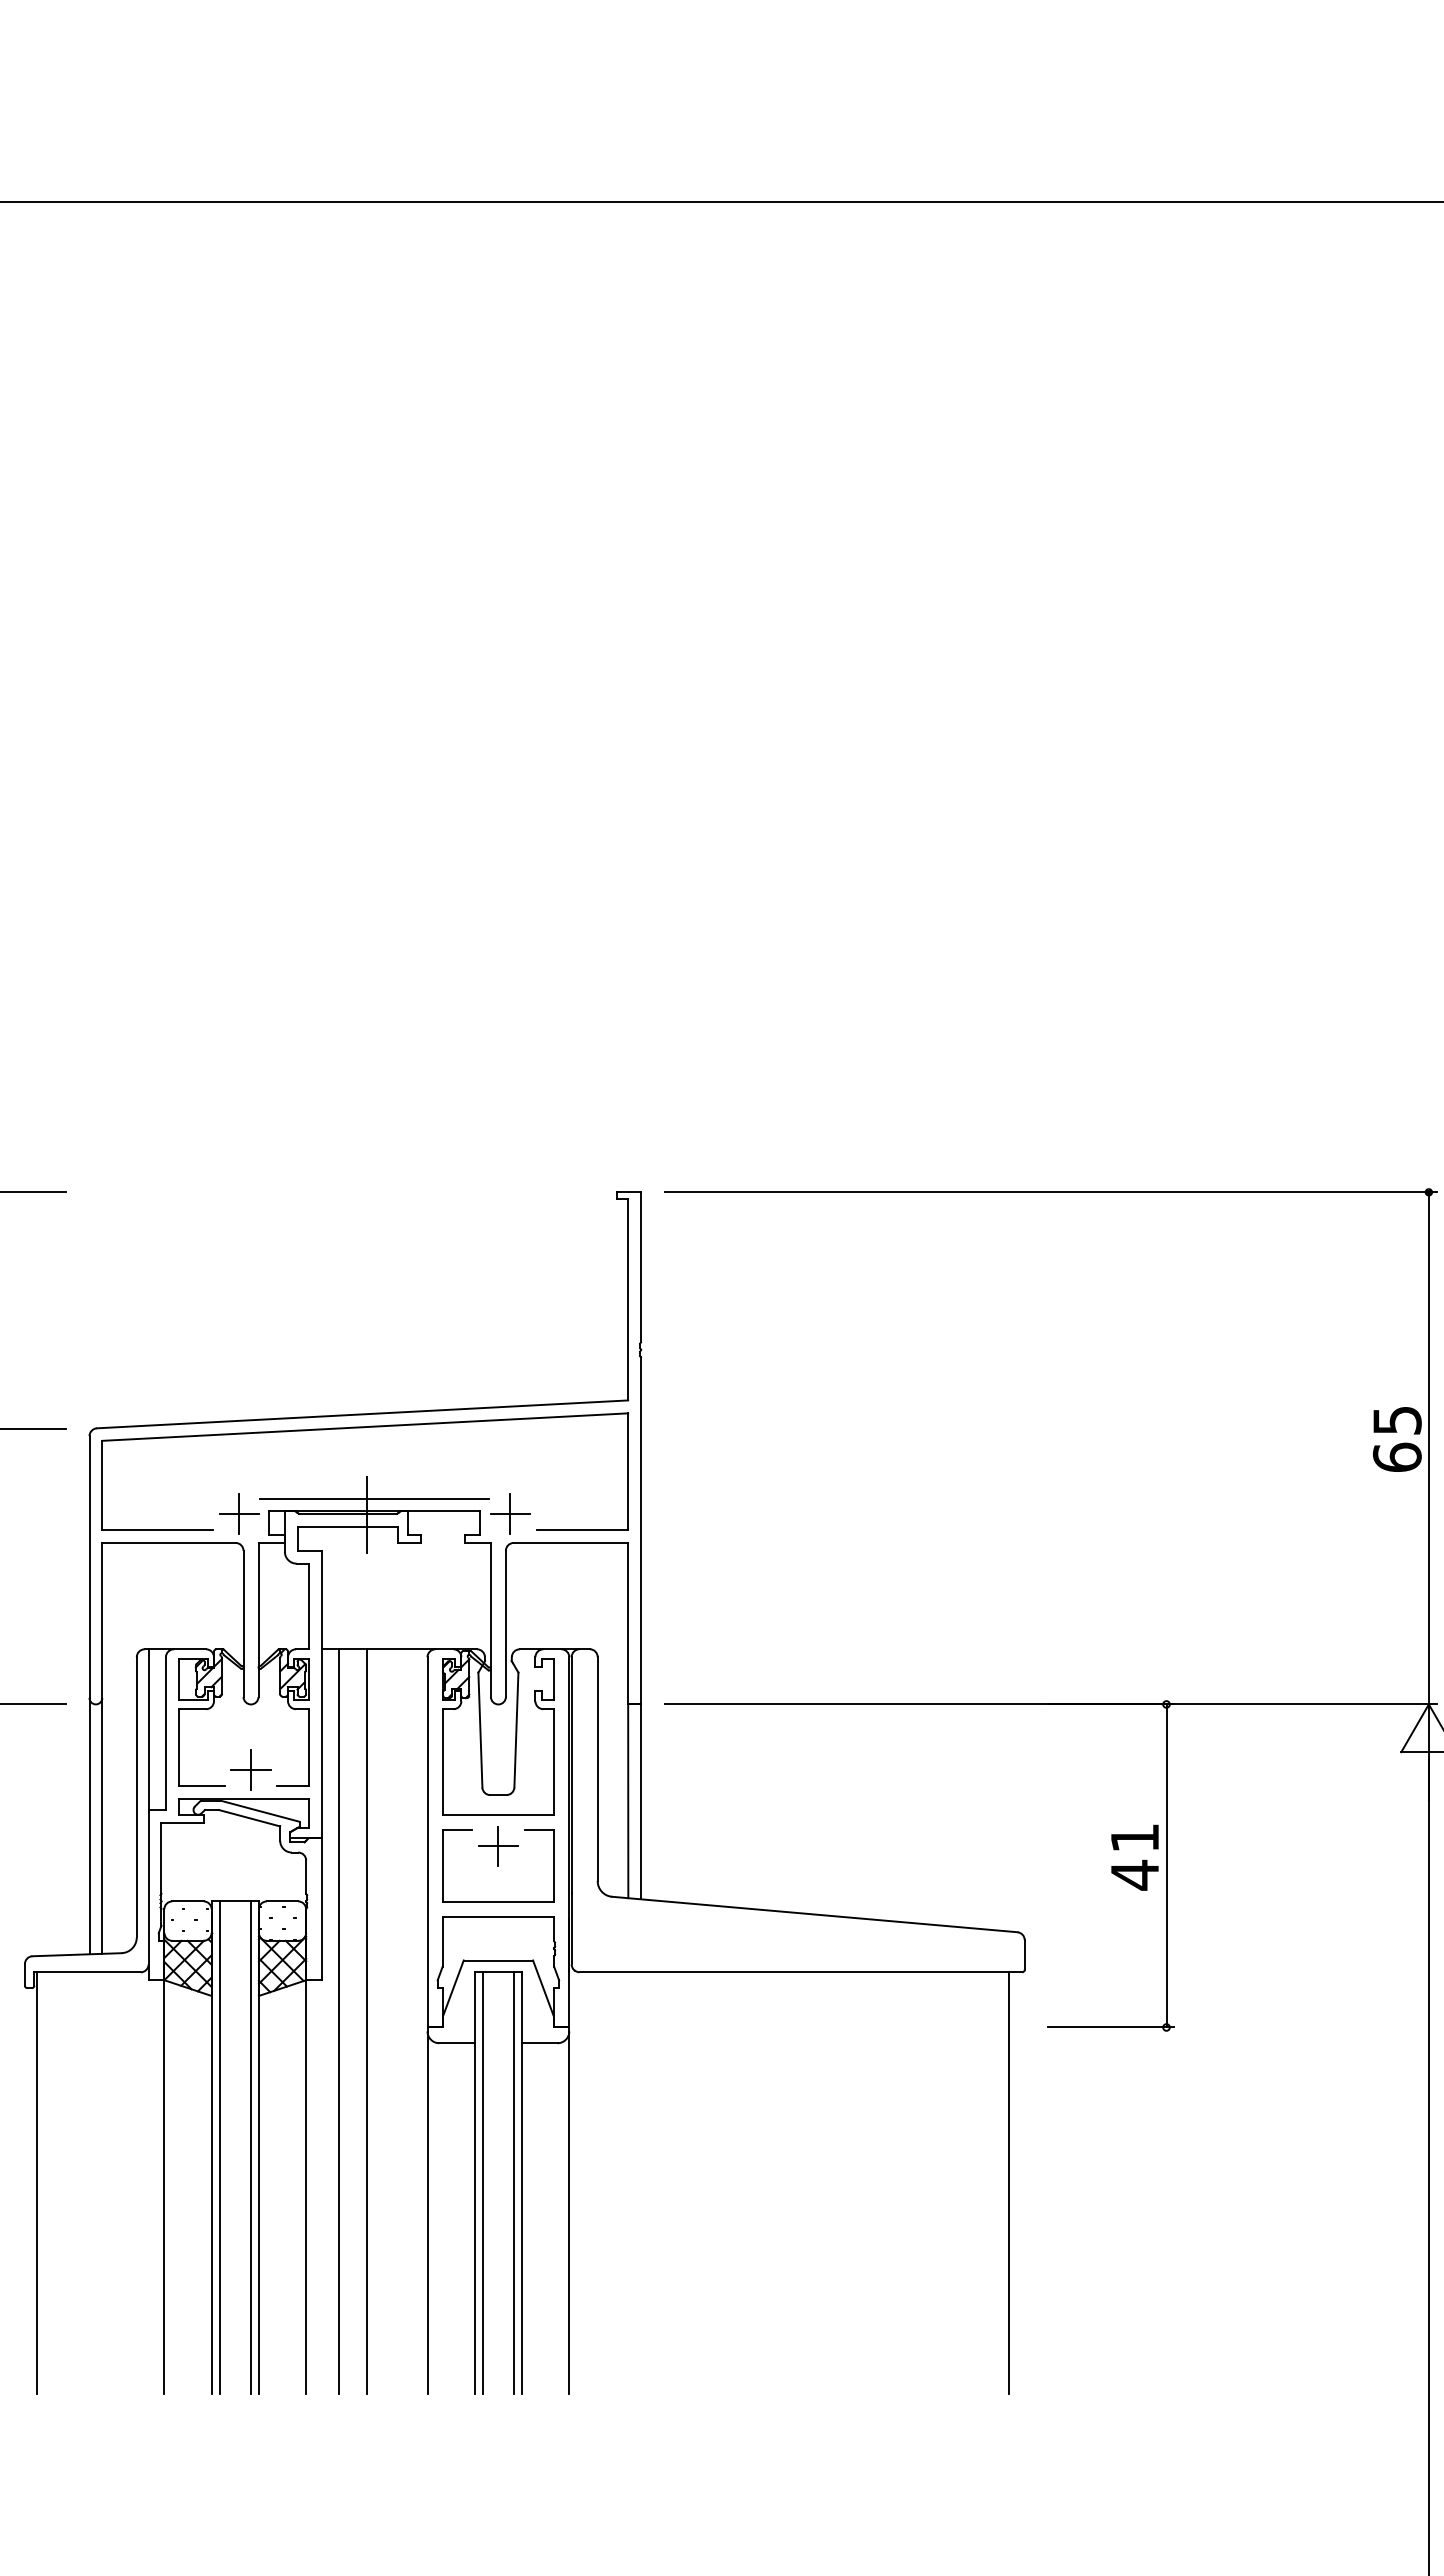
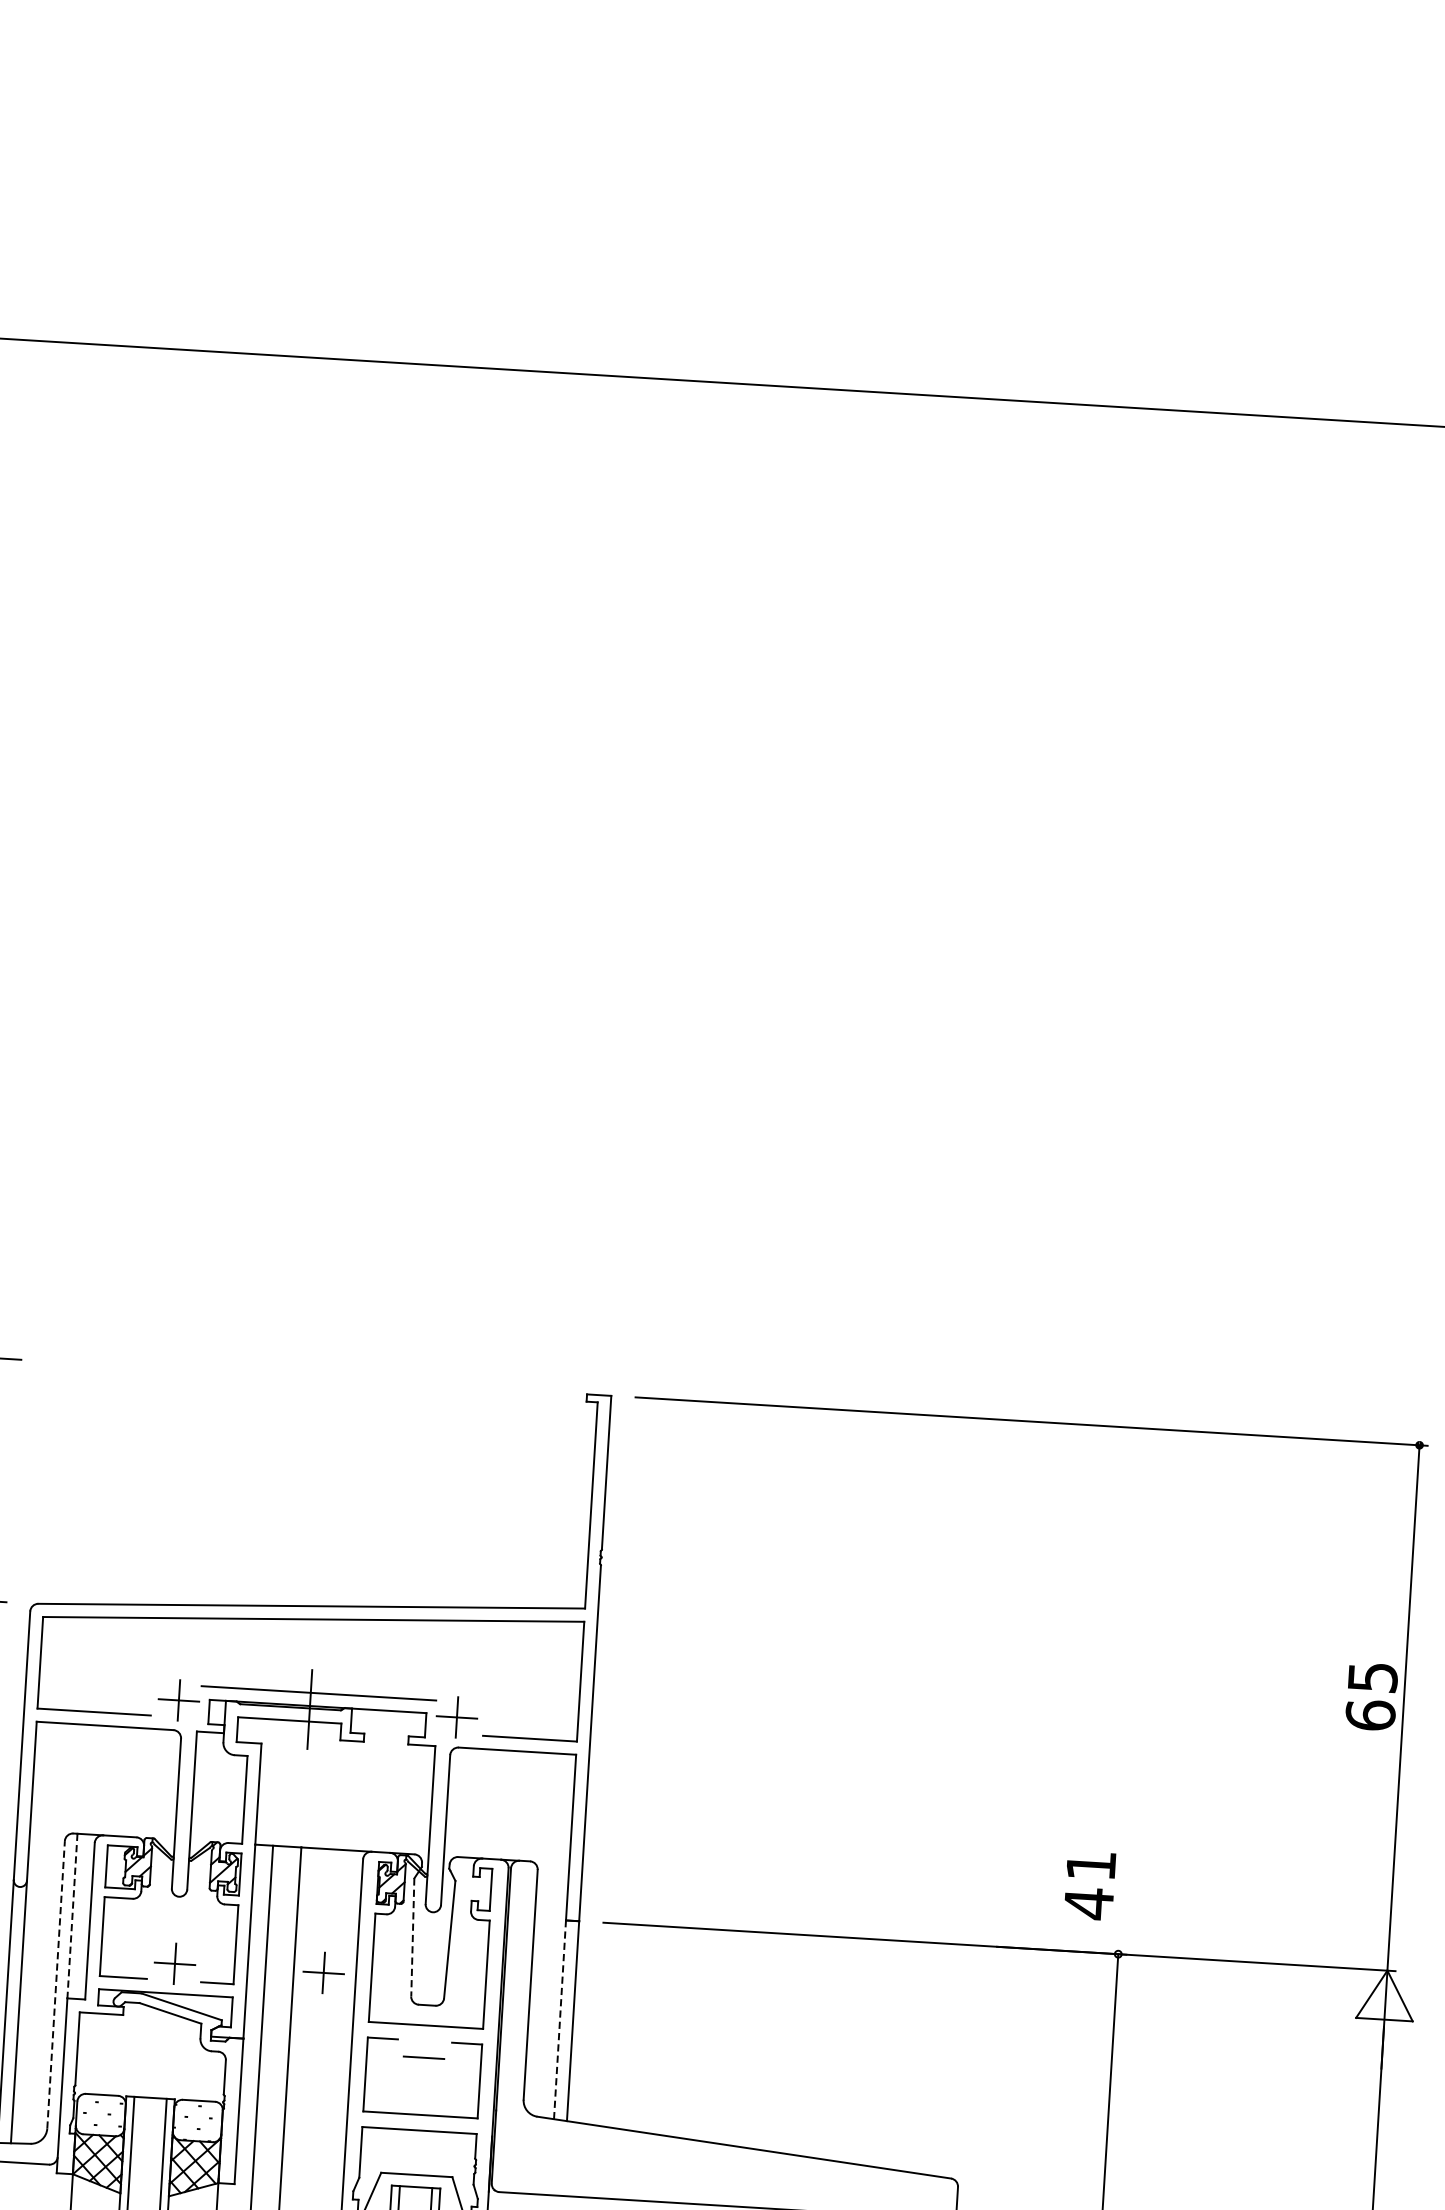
line: (480, 1730) -> (412, 1937), solid -> dashed
line: (148, 1731) -> (72, 1918), solid -> dashed
part: (395, 1769) -> (323, 1972), added
line: (136, 1796) -> (55, 1984), solid -> dashed
line: (628, 1801) -> (560, 2020), solid -> dashed
line: (498, 1845) -> (424, 2056), removed
text: (1134, 1857) -> (1089, 1885), moved

